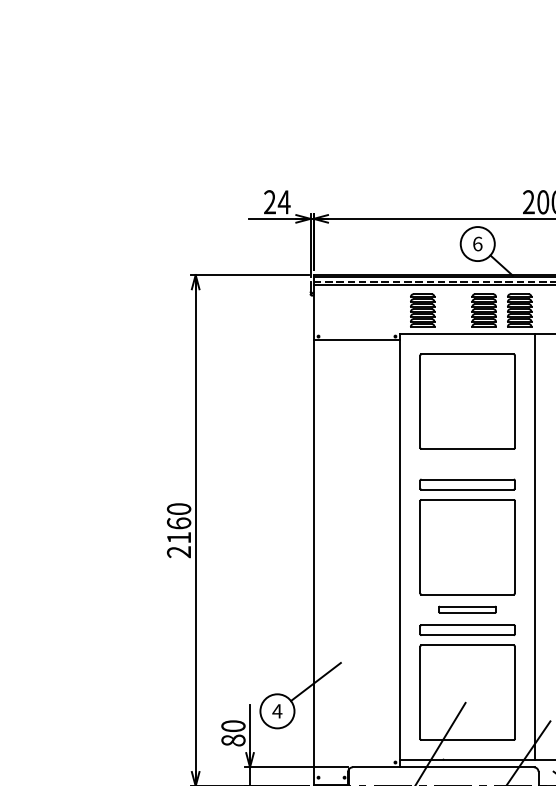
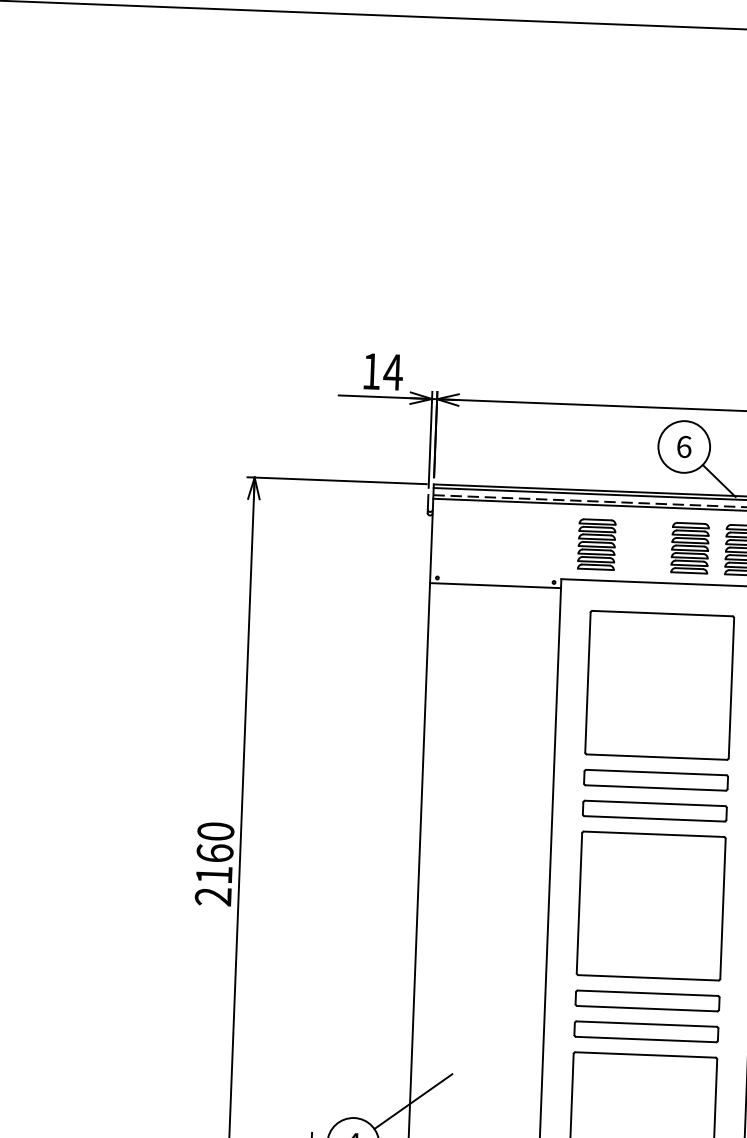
text: (269, 202) -> (370, 371), 24 -> 14
part: (467, 464) -> (655, 780), added
part: (467, 609) -> (647, 1000), size x1.67

